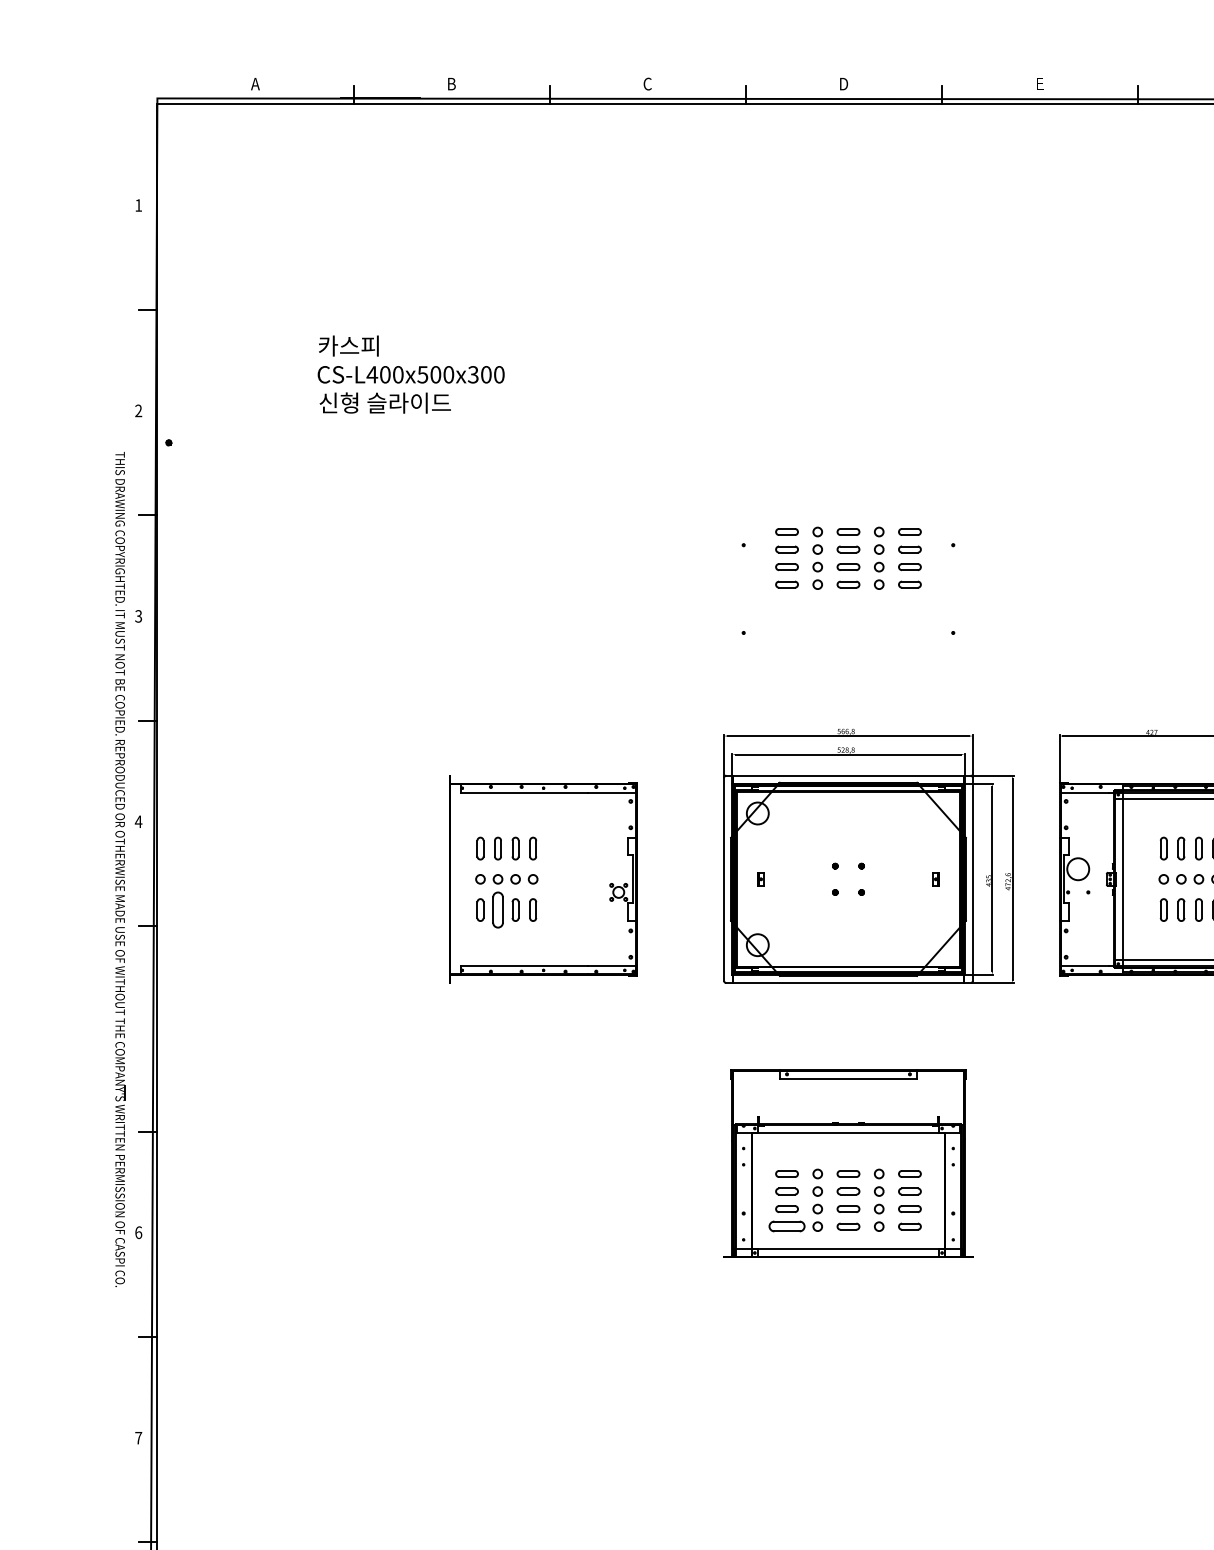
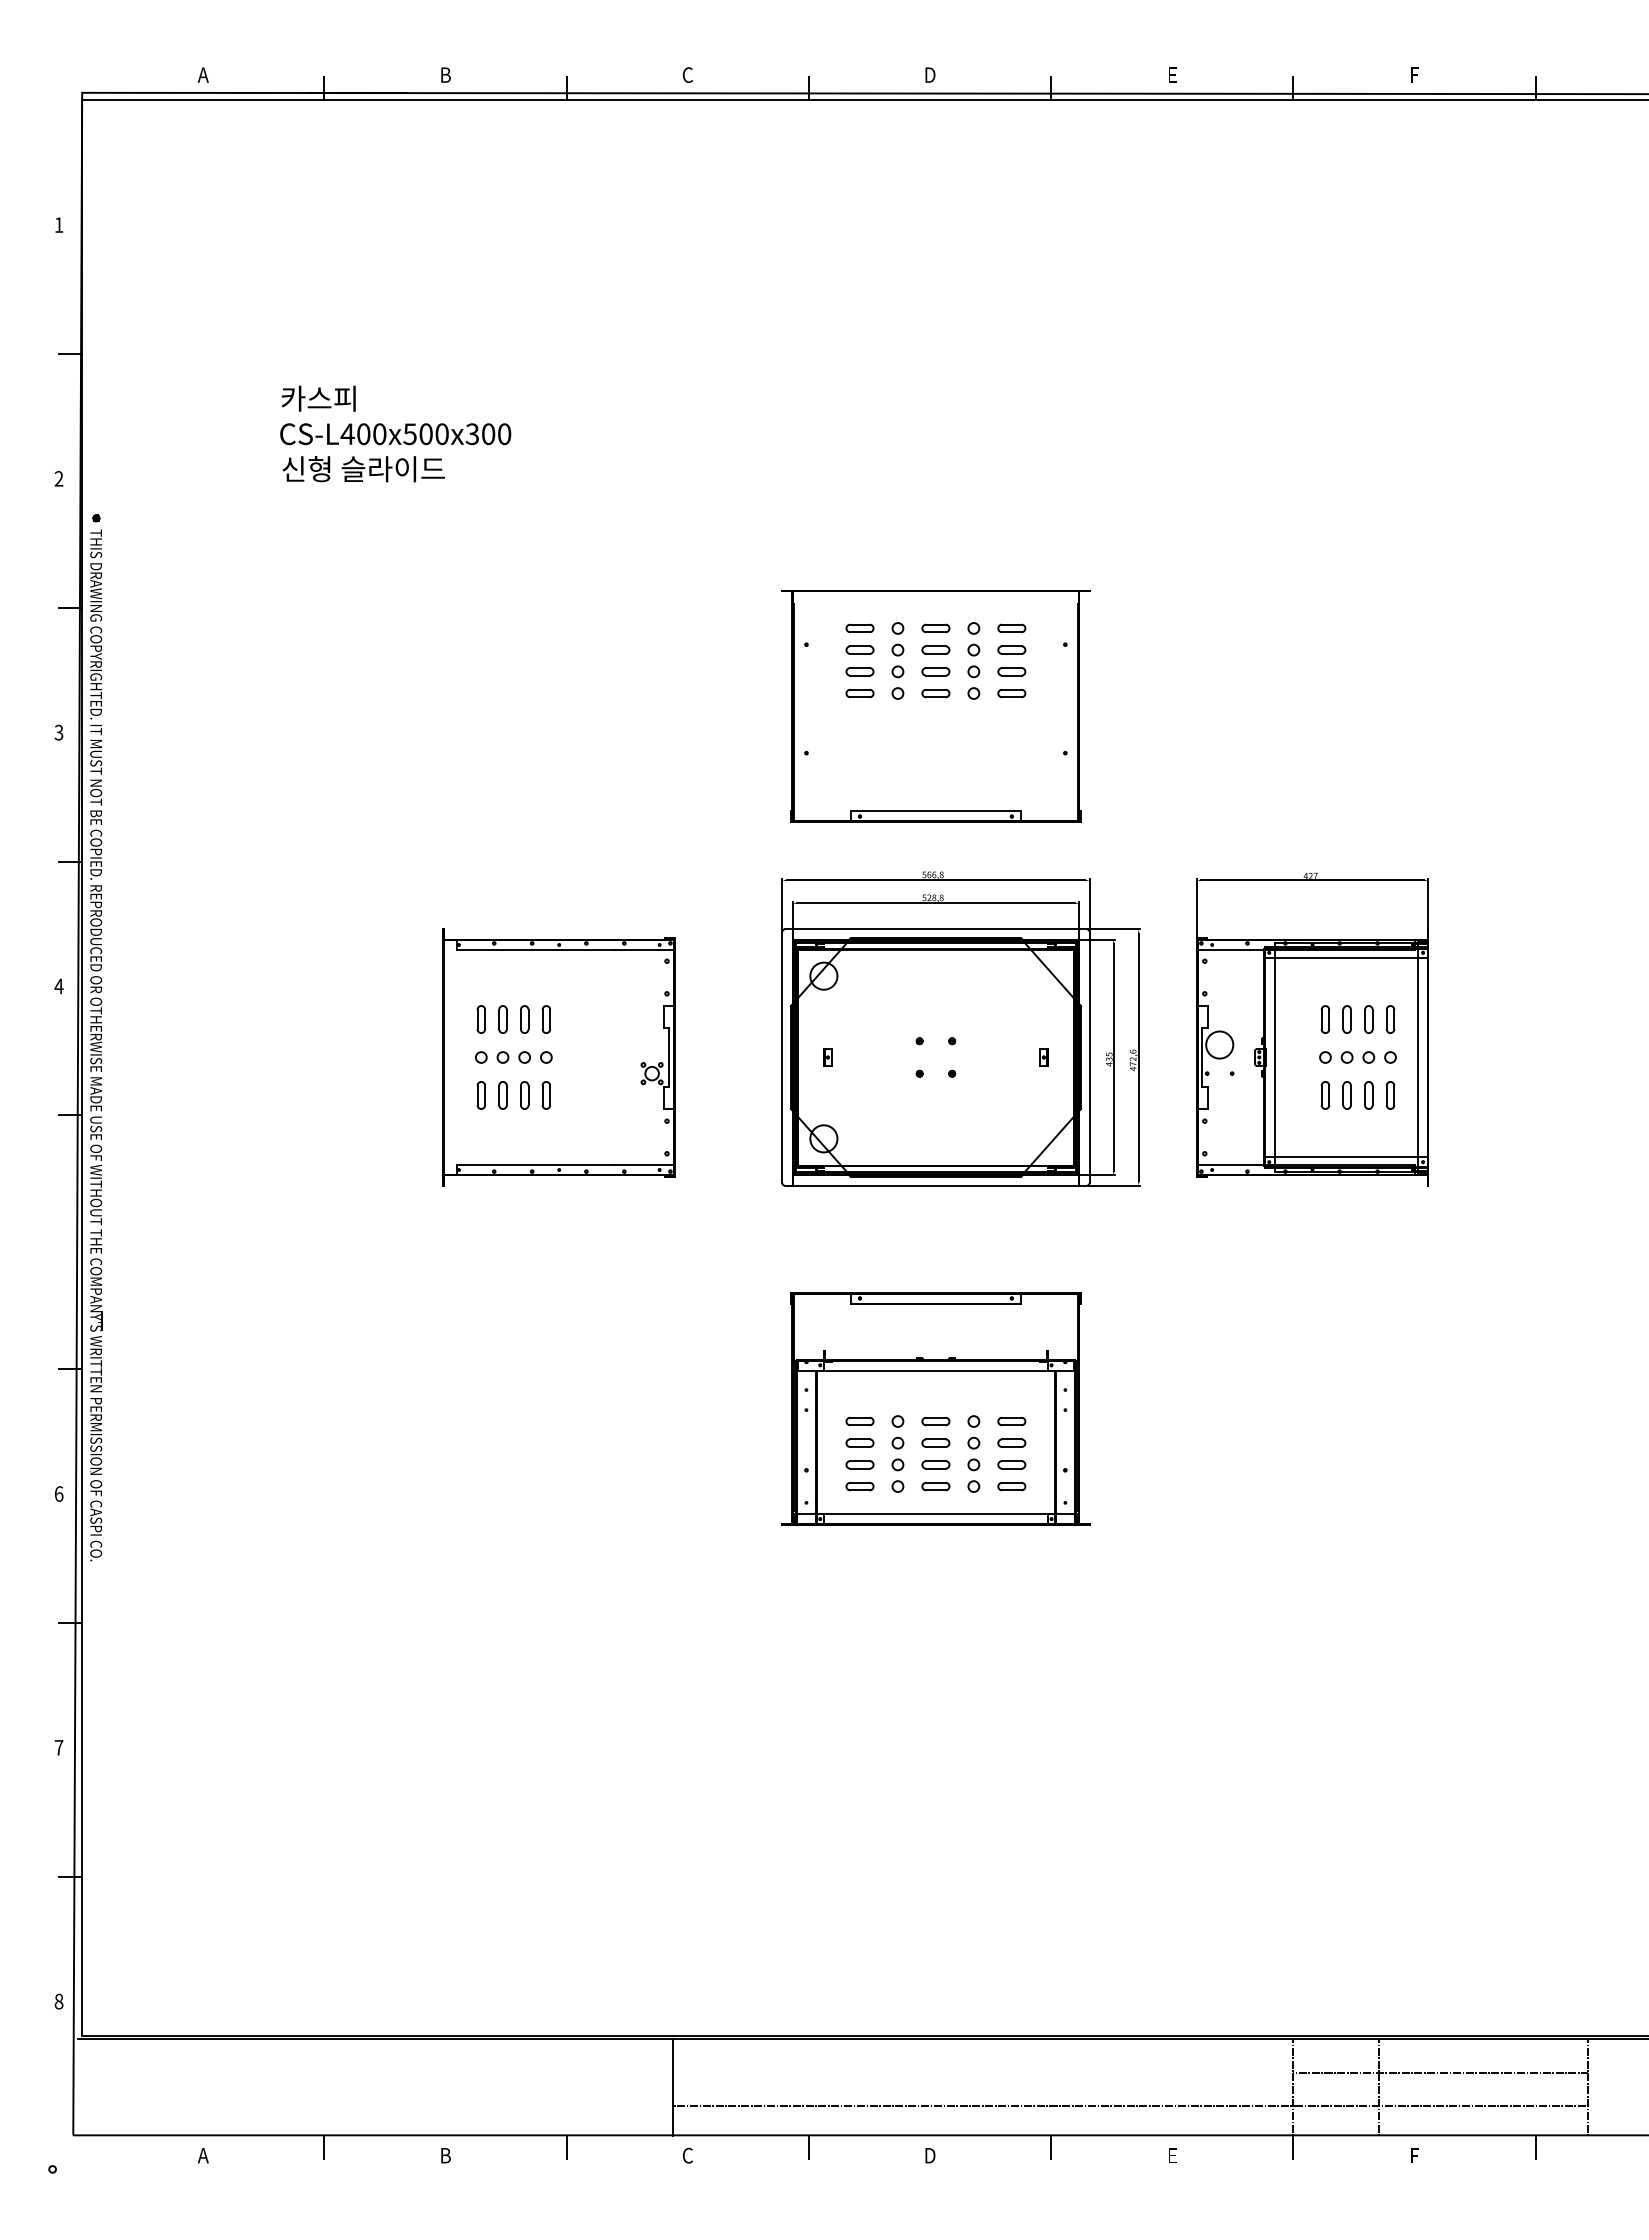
part: (848, 595) -> (935, 706), added
part: (120, 869) -> (96, 1045), moved
part: (497, 910) -> (502, 1095), size x0.62
part: (786, 1226) -> (859, 1486), size x0.62

